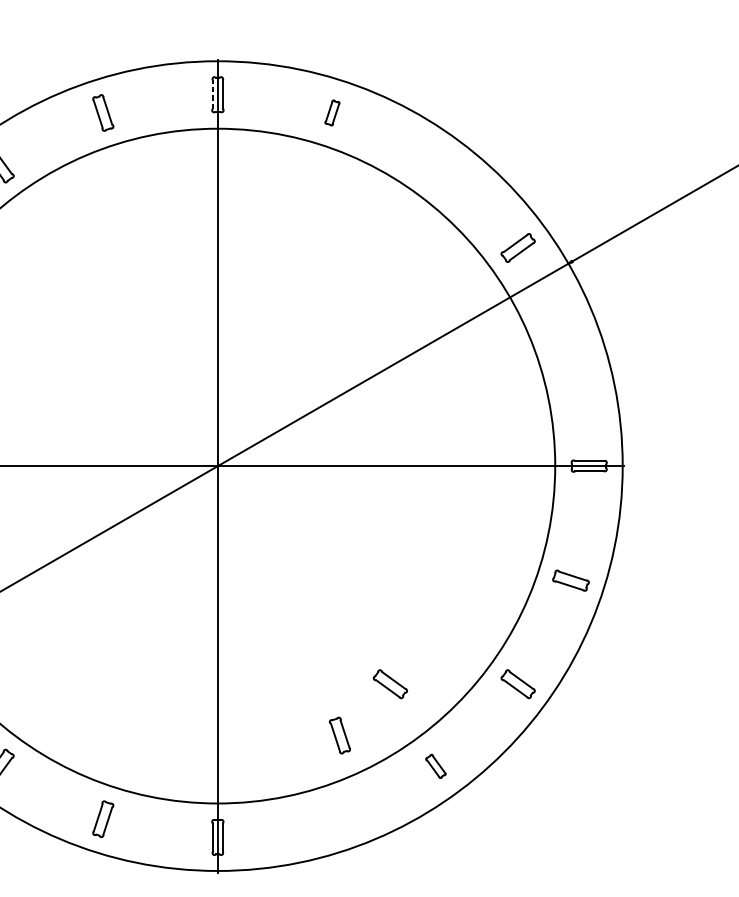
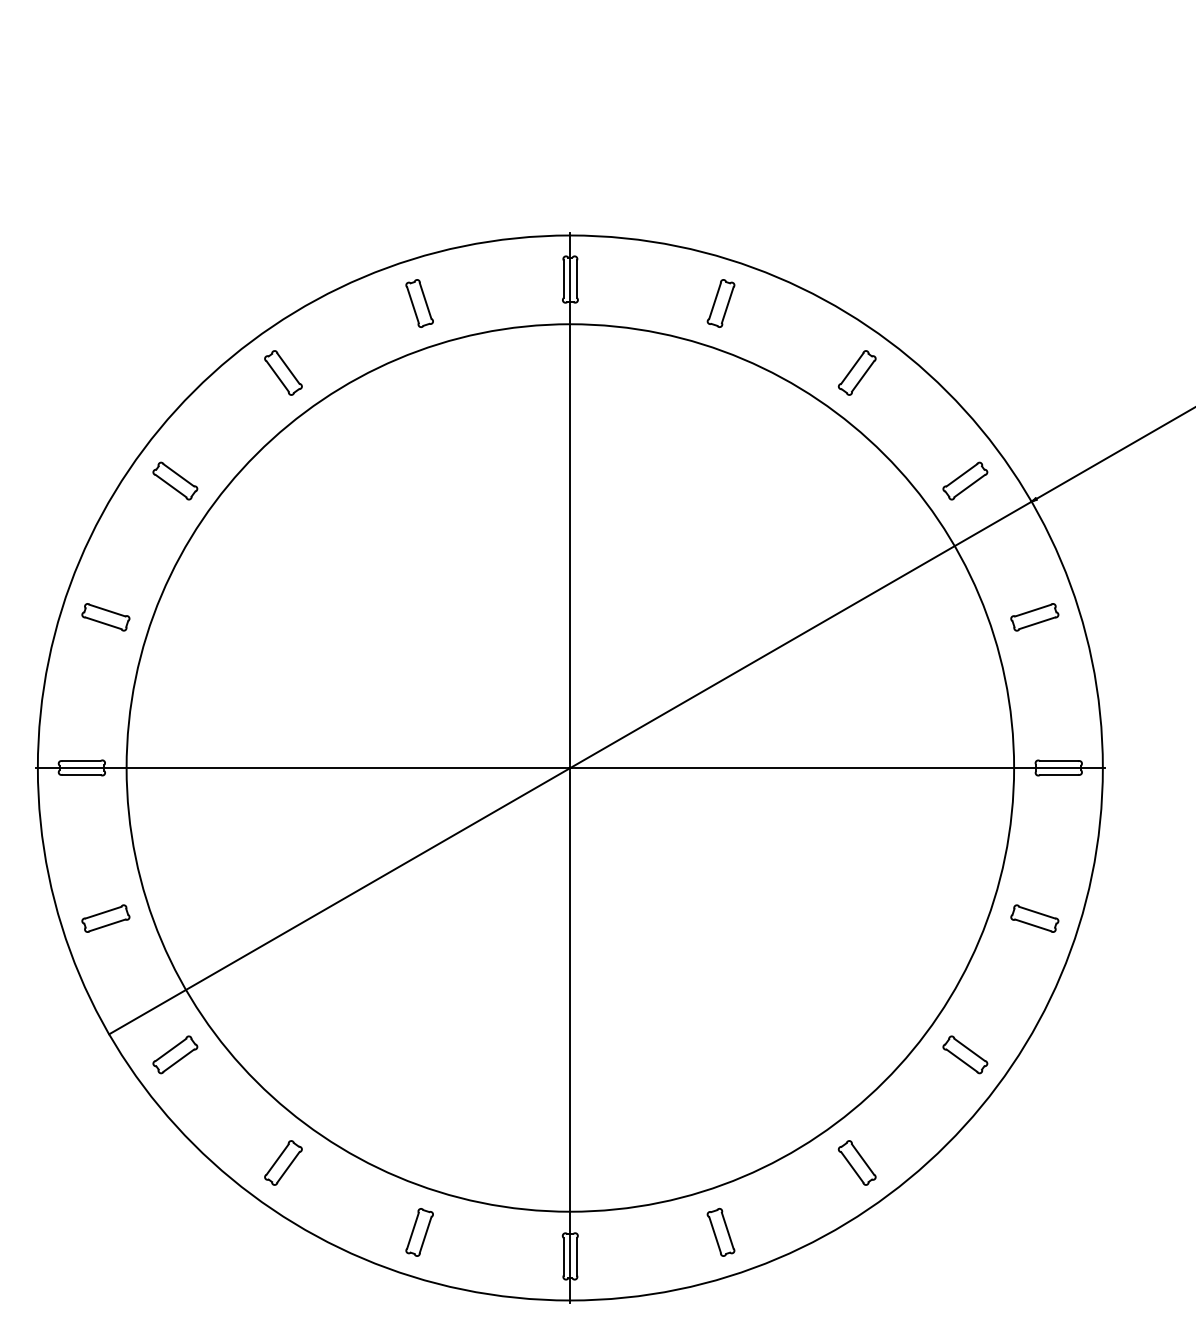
line: (212, 94) -> (563, 279), dashed -> solid
part: (332, 112) -> (720, 303), size x1.43
part: (435, 165) -> (856, 372), added
part: (570, 351) -> (1034, 617), added
part: (390, 683) -> (797, 1054), removed
part: (339, 734) -> (720, 1231), moved
part: (435, 766) -> (856, 1162), size x1.43

